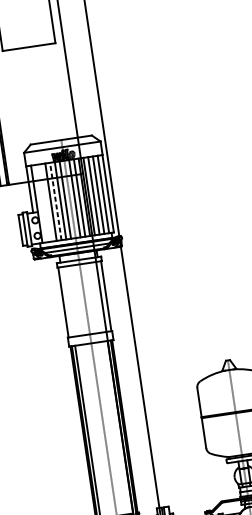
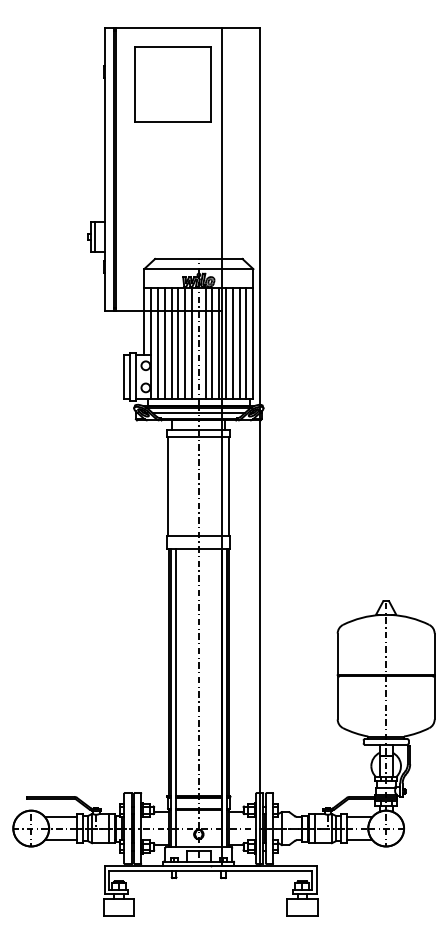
line: (55, 201) -> (178, 343), dashed -> solid
line: (46, 202) -> (164, 343), added
line: (41, 203) -> (158, 343), added

